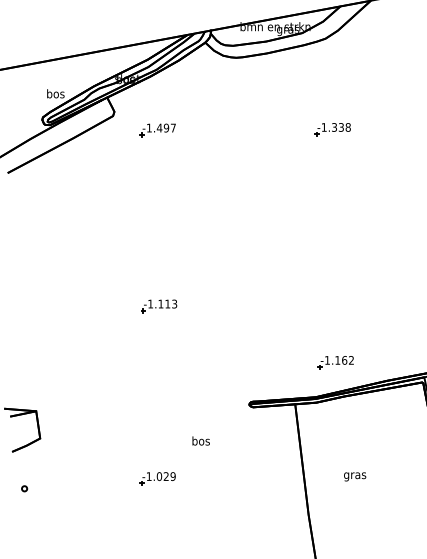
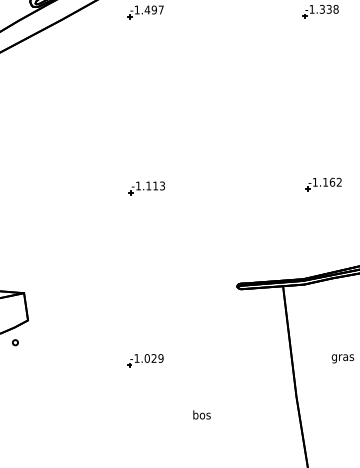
part: (335, 362) -> (323, 184), moved
text: (200, 440) -> (201, 414), moved
part: (24, 488) -> (15, 342), moved

